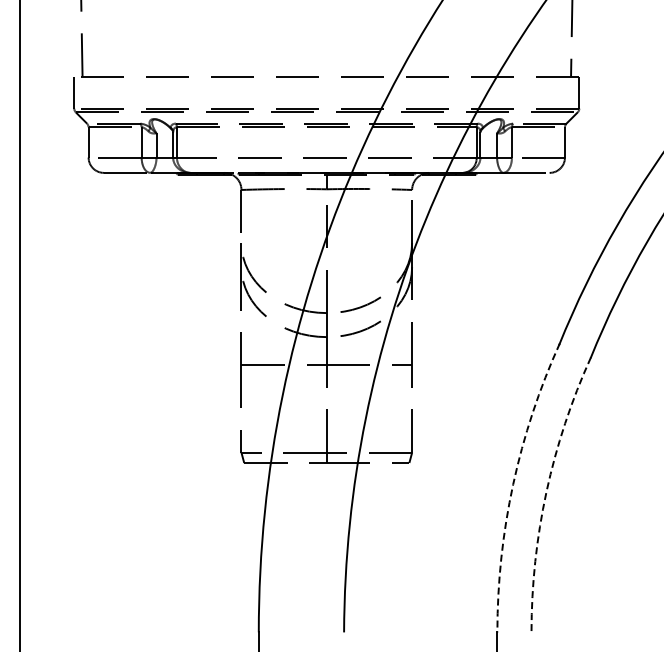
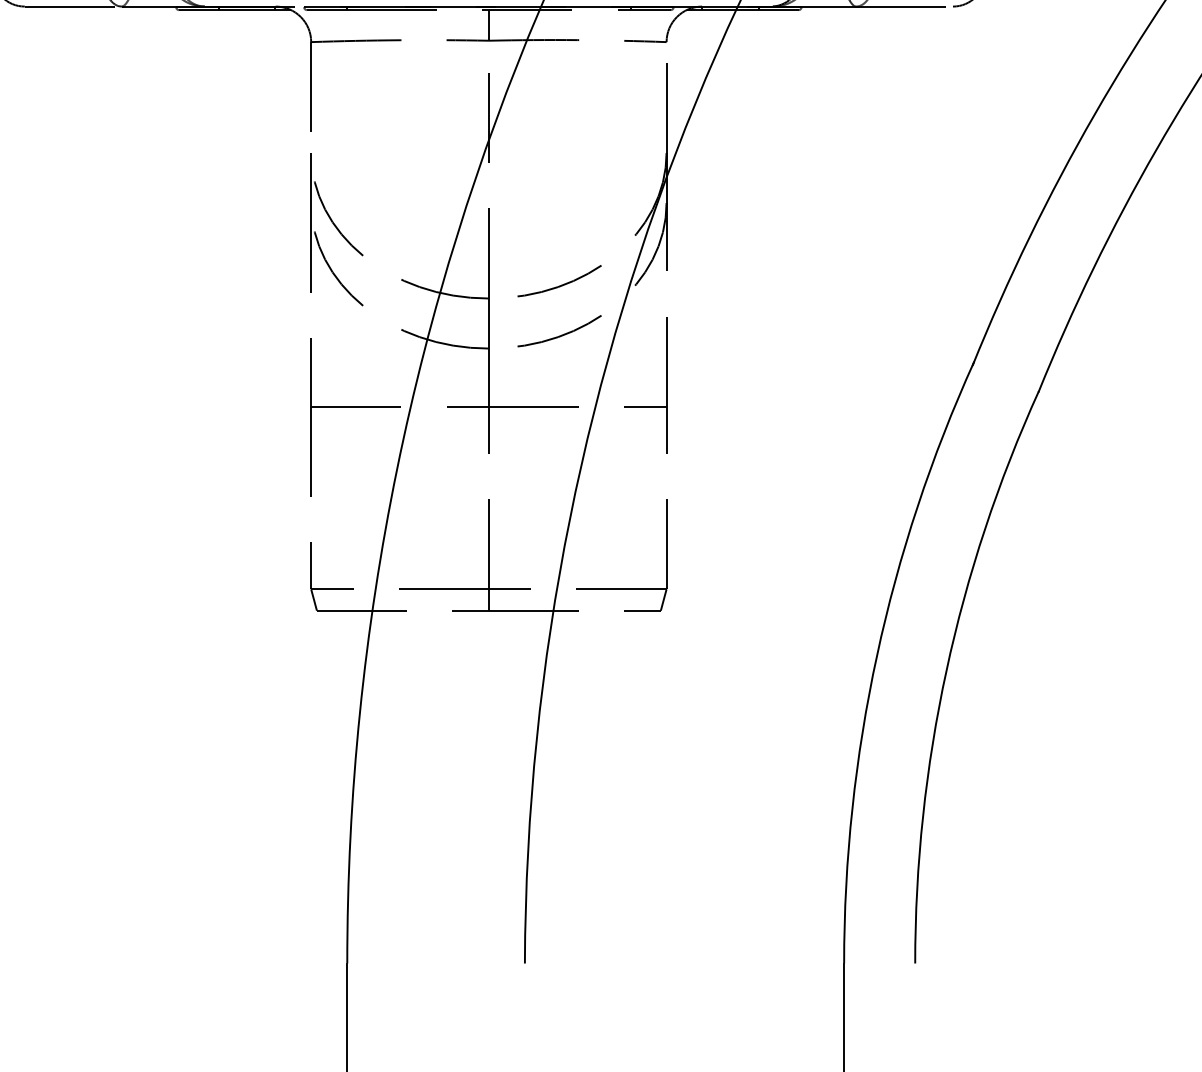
arc: (513, 484) -> (877, 655), dashed -> solid
arc: (546, 491) -> (946, 670), dashed -> solid

